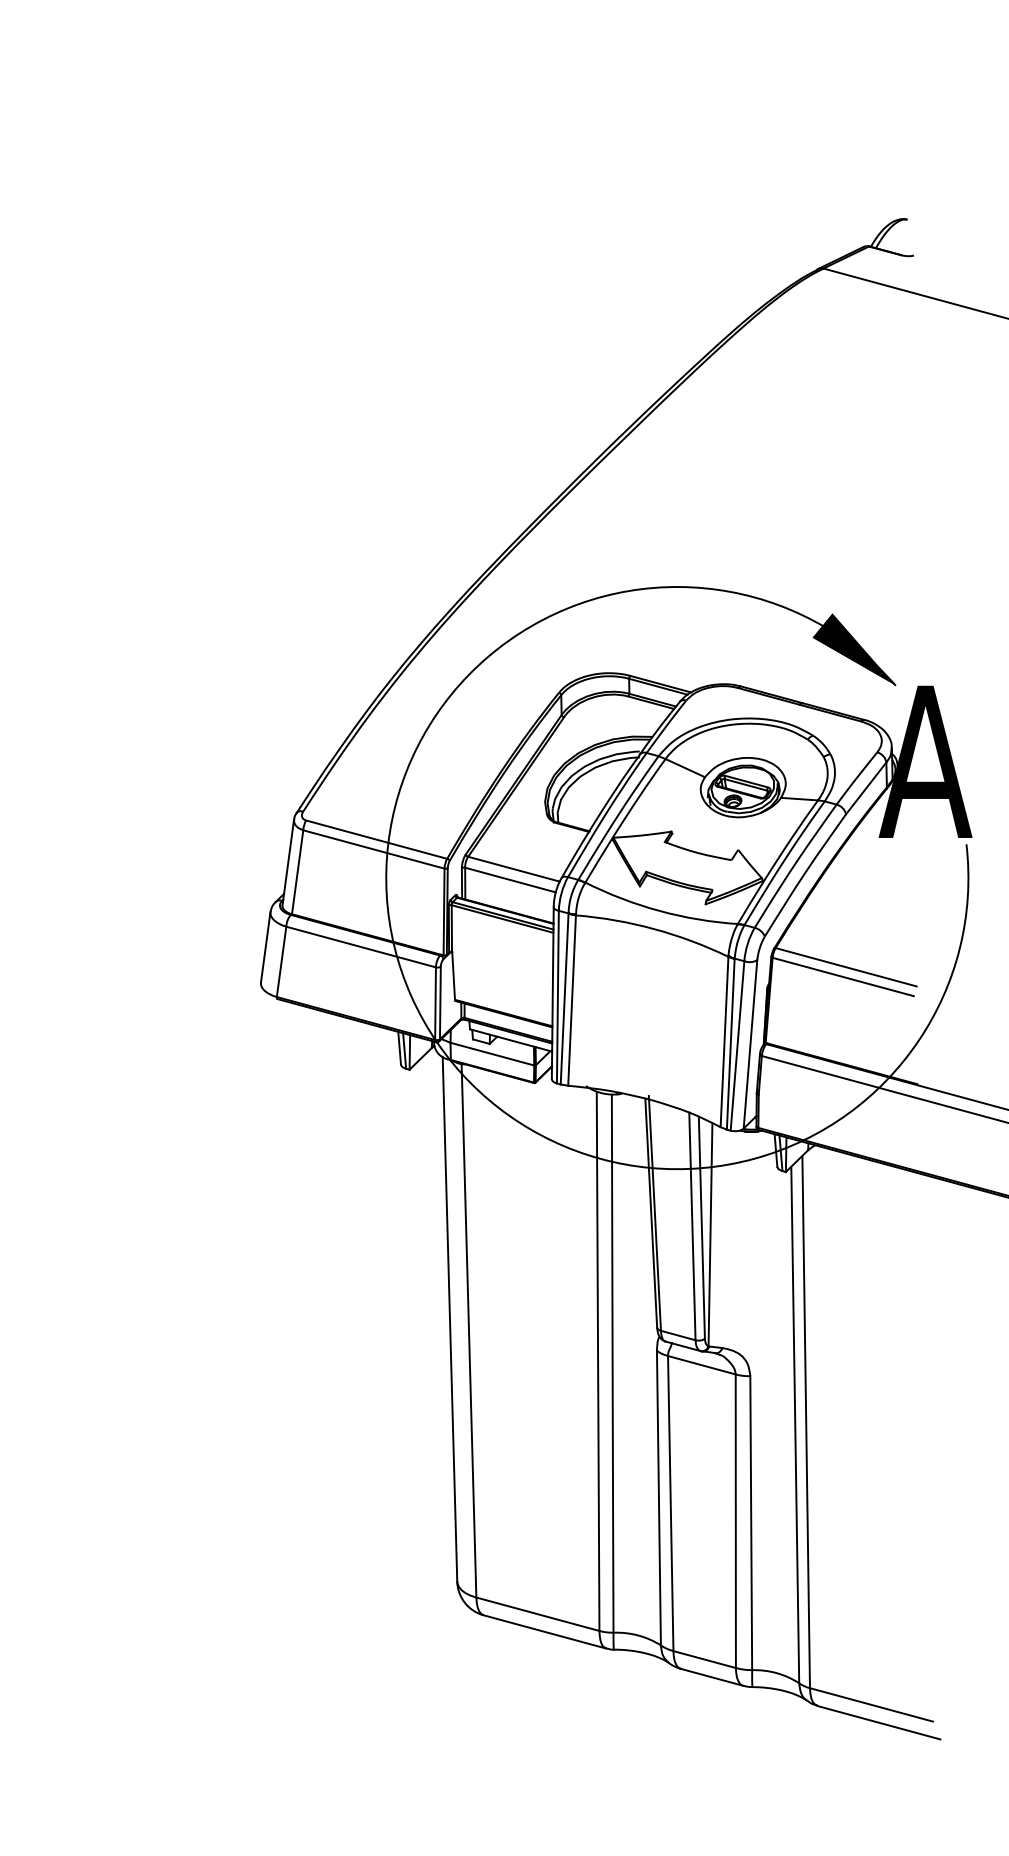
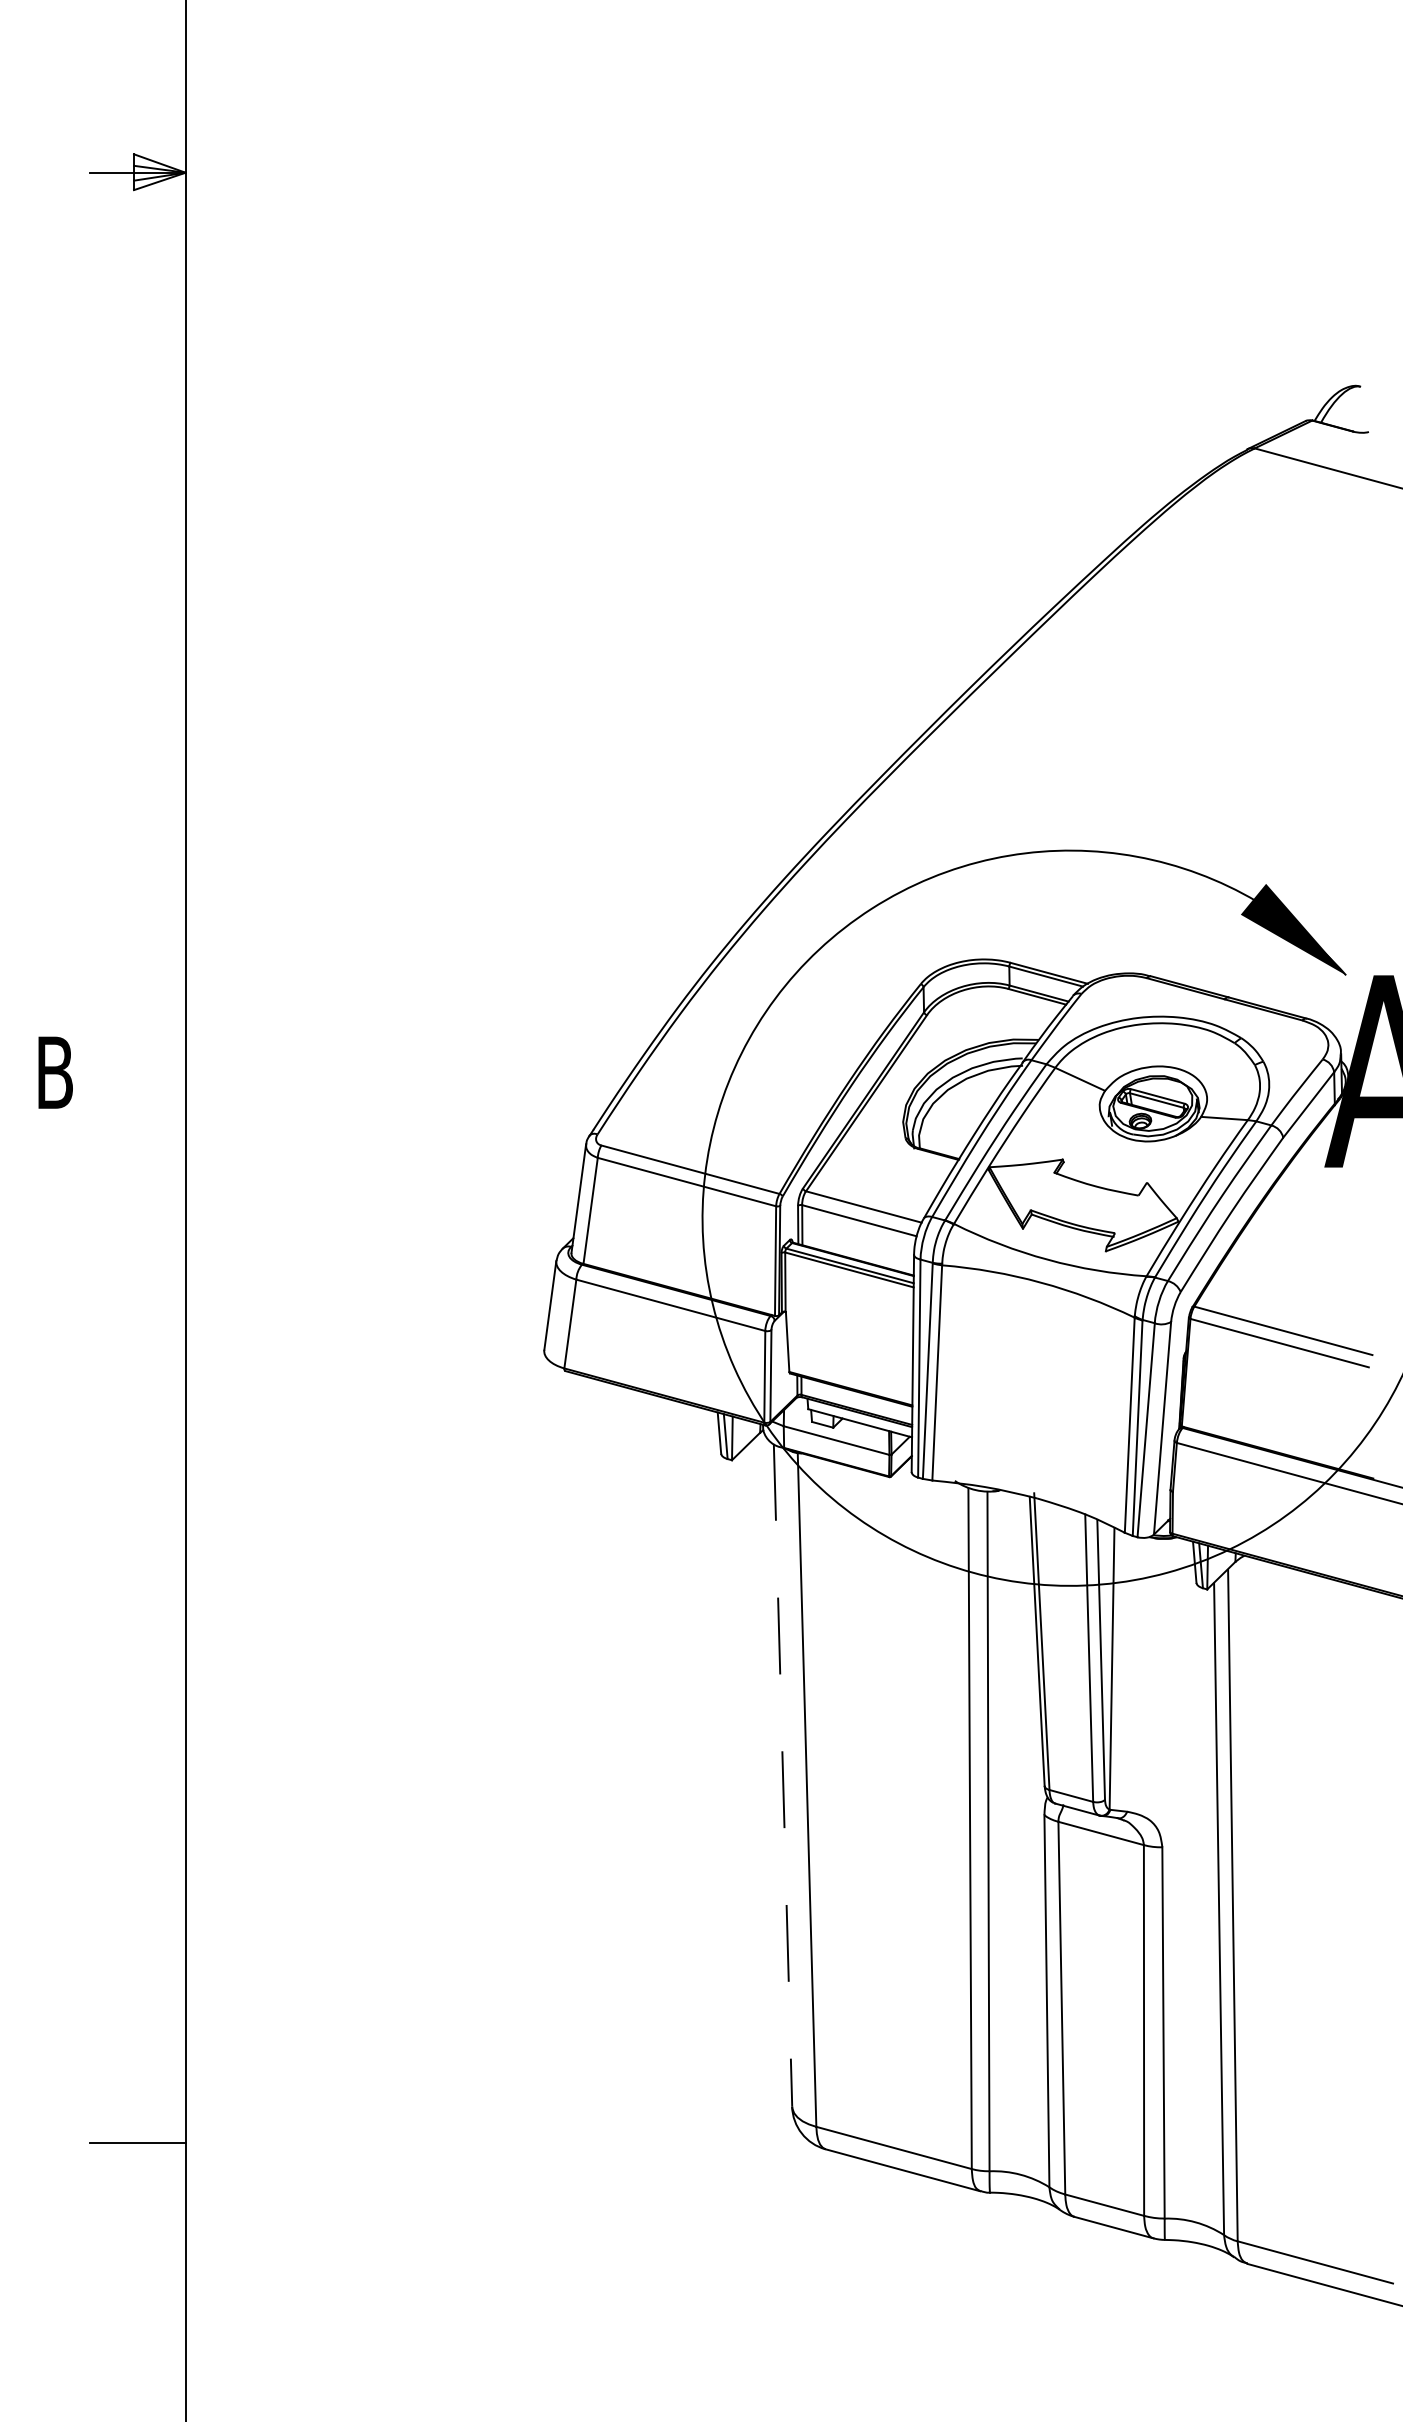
line: (450, 1319) -> (783, 1775), solid -> dashed

